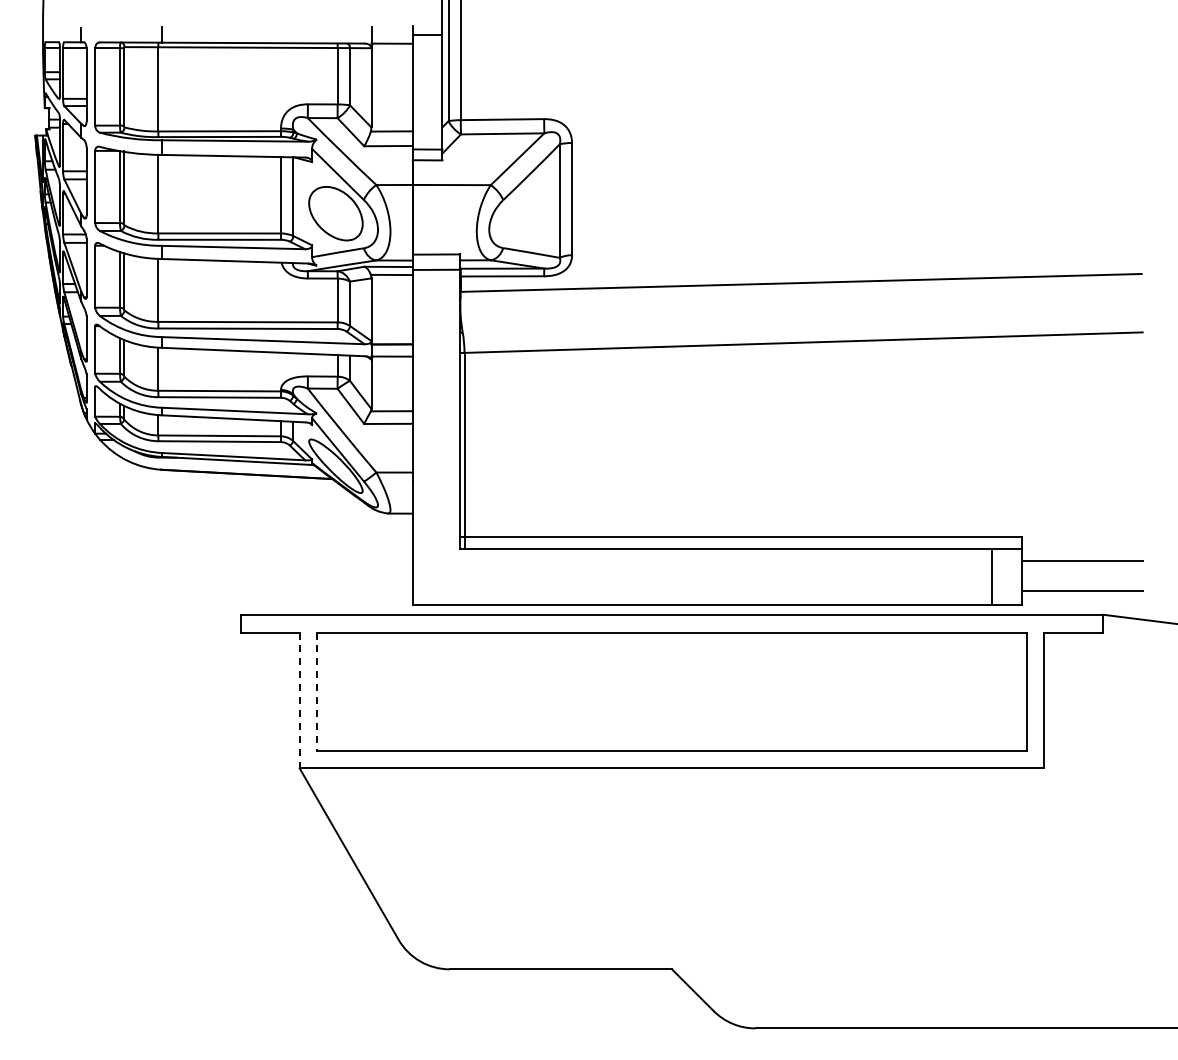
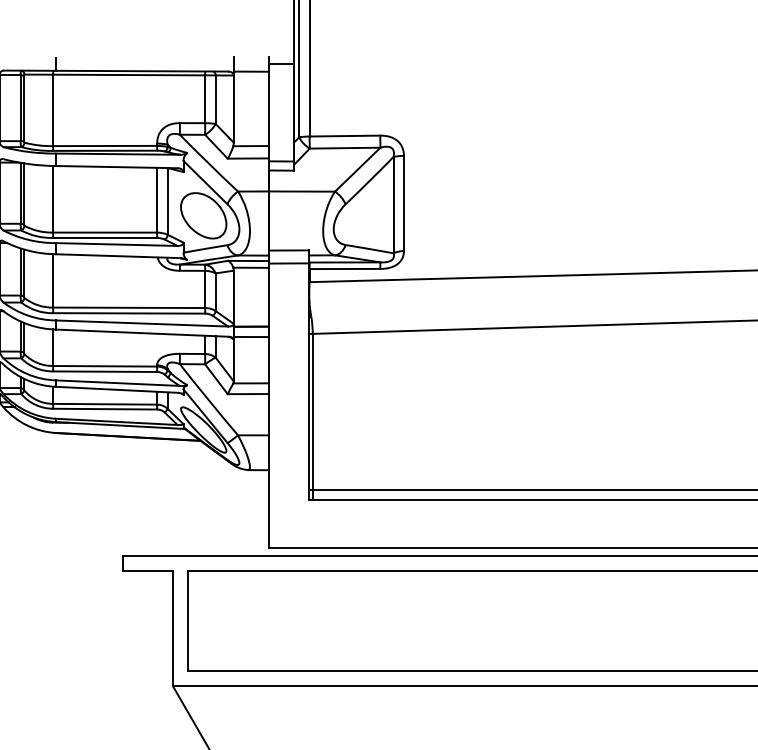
line: (317, 692) -> (188, 621), dashed -> solid
line: (299, 700) -> (172, 628), dashed -> solid

